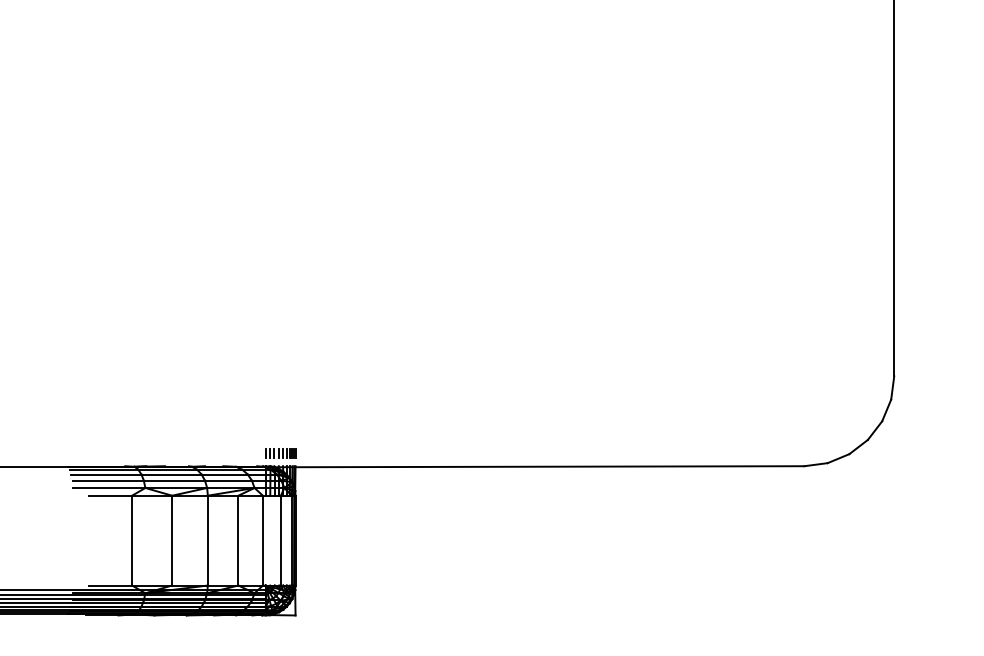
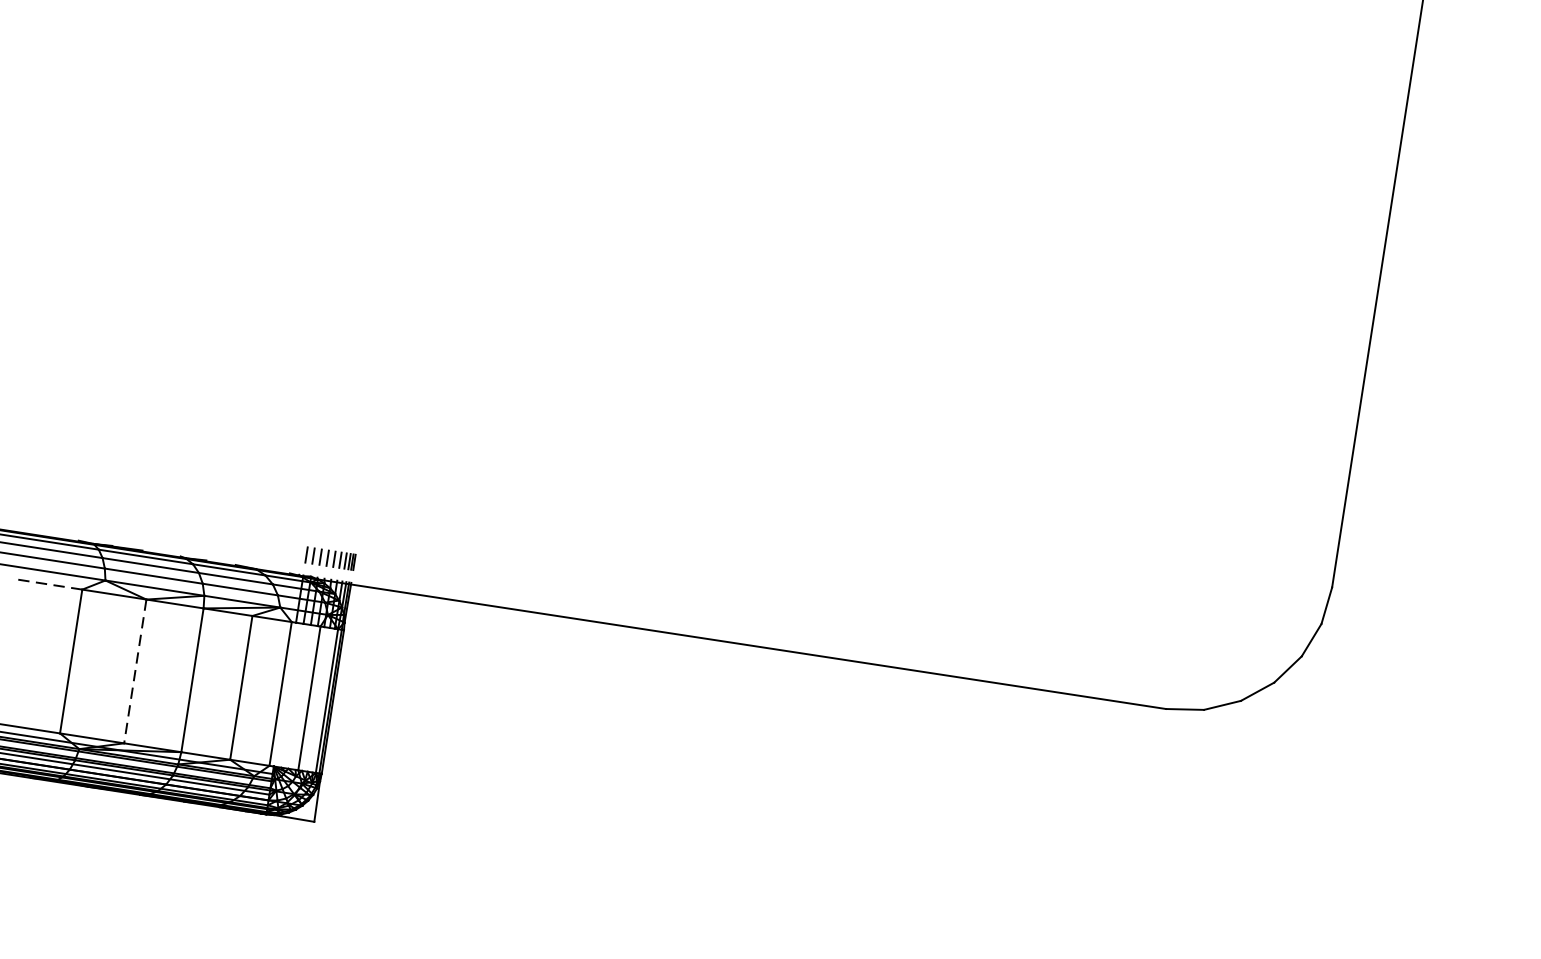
line: (110, 495) -> (47, 583), solid -> dashed
line: (172, 540) -> (135, 671), solid -> dashed

